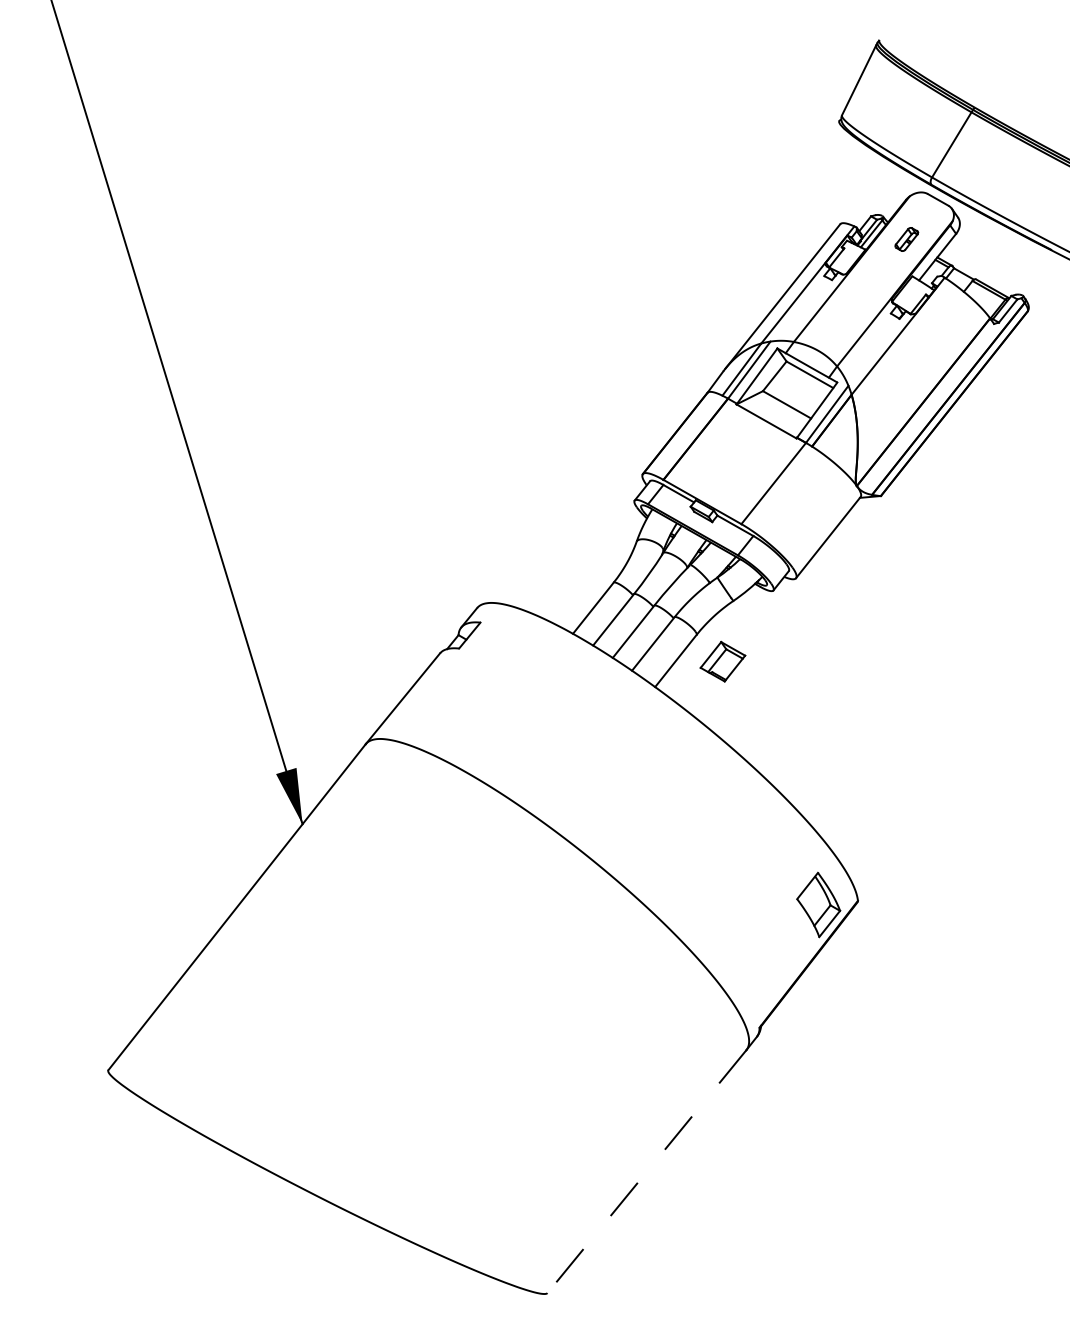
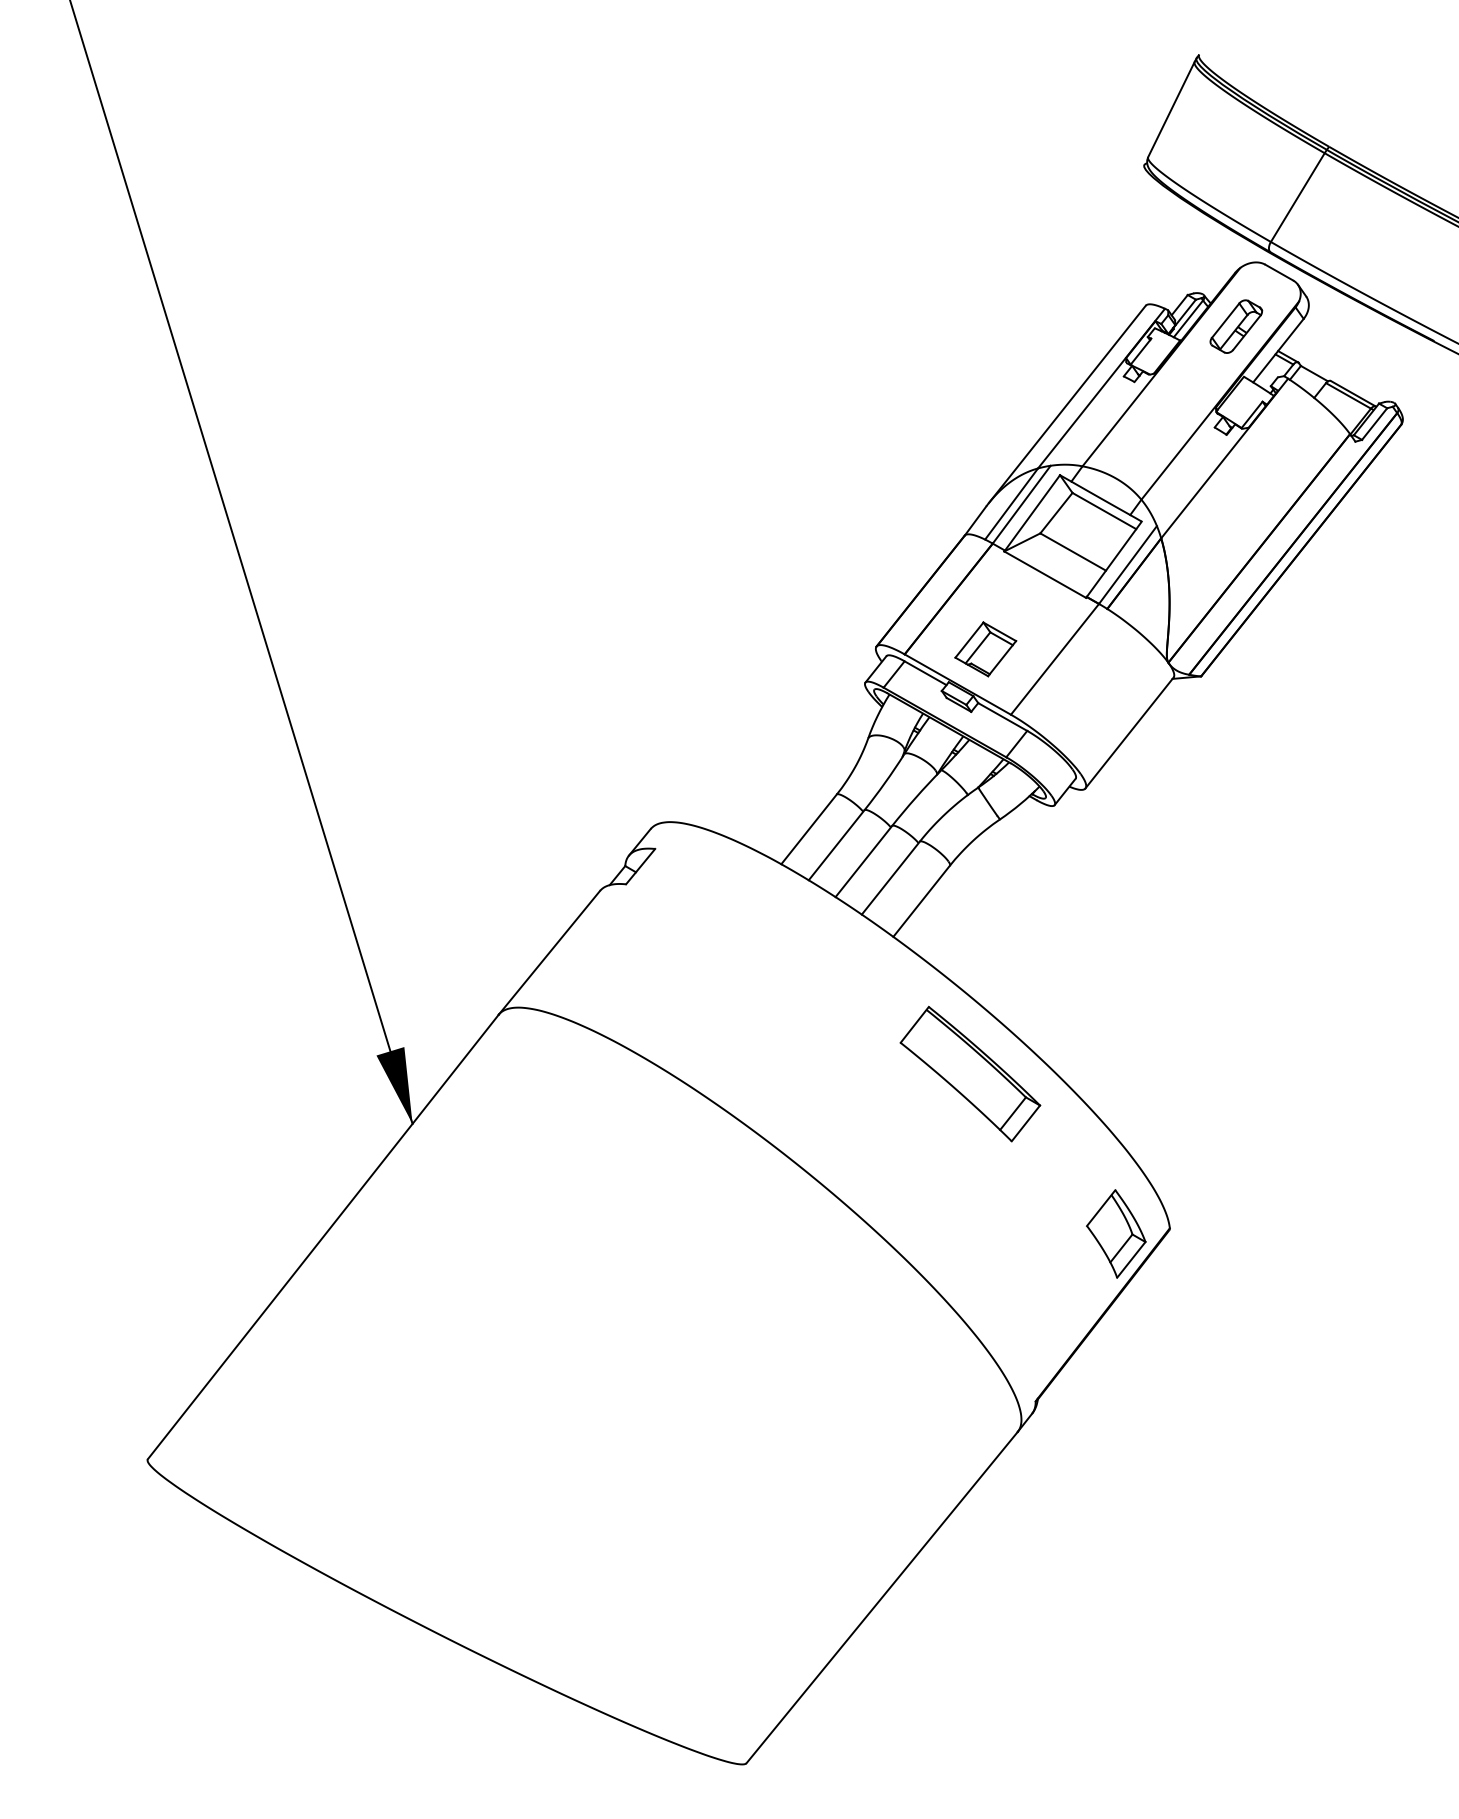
part: (906, 239) -> (1236, 326), size x1.67
part: (722, 661) -> (985, 649), moved
part: (711, 787) -> (970, 1073), added
line: (647, 1171) -> (882, 1597), dashed -> solid

